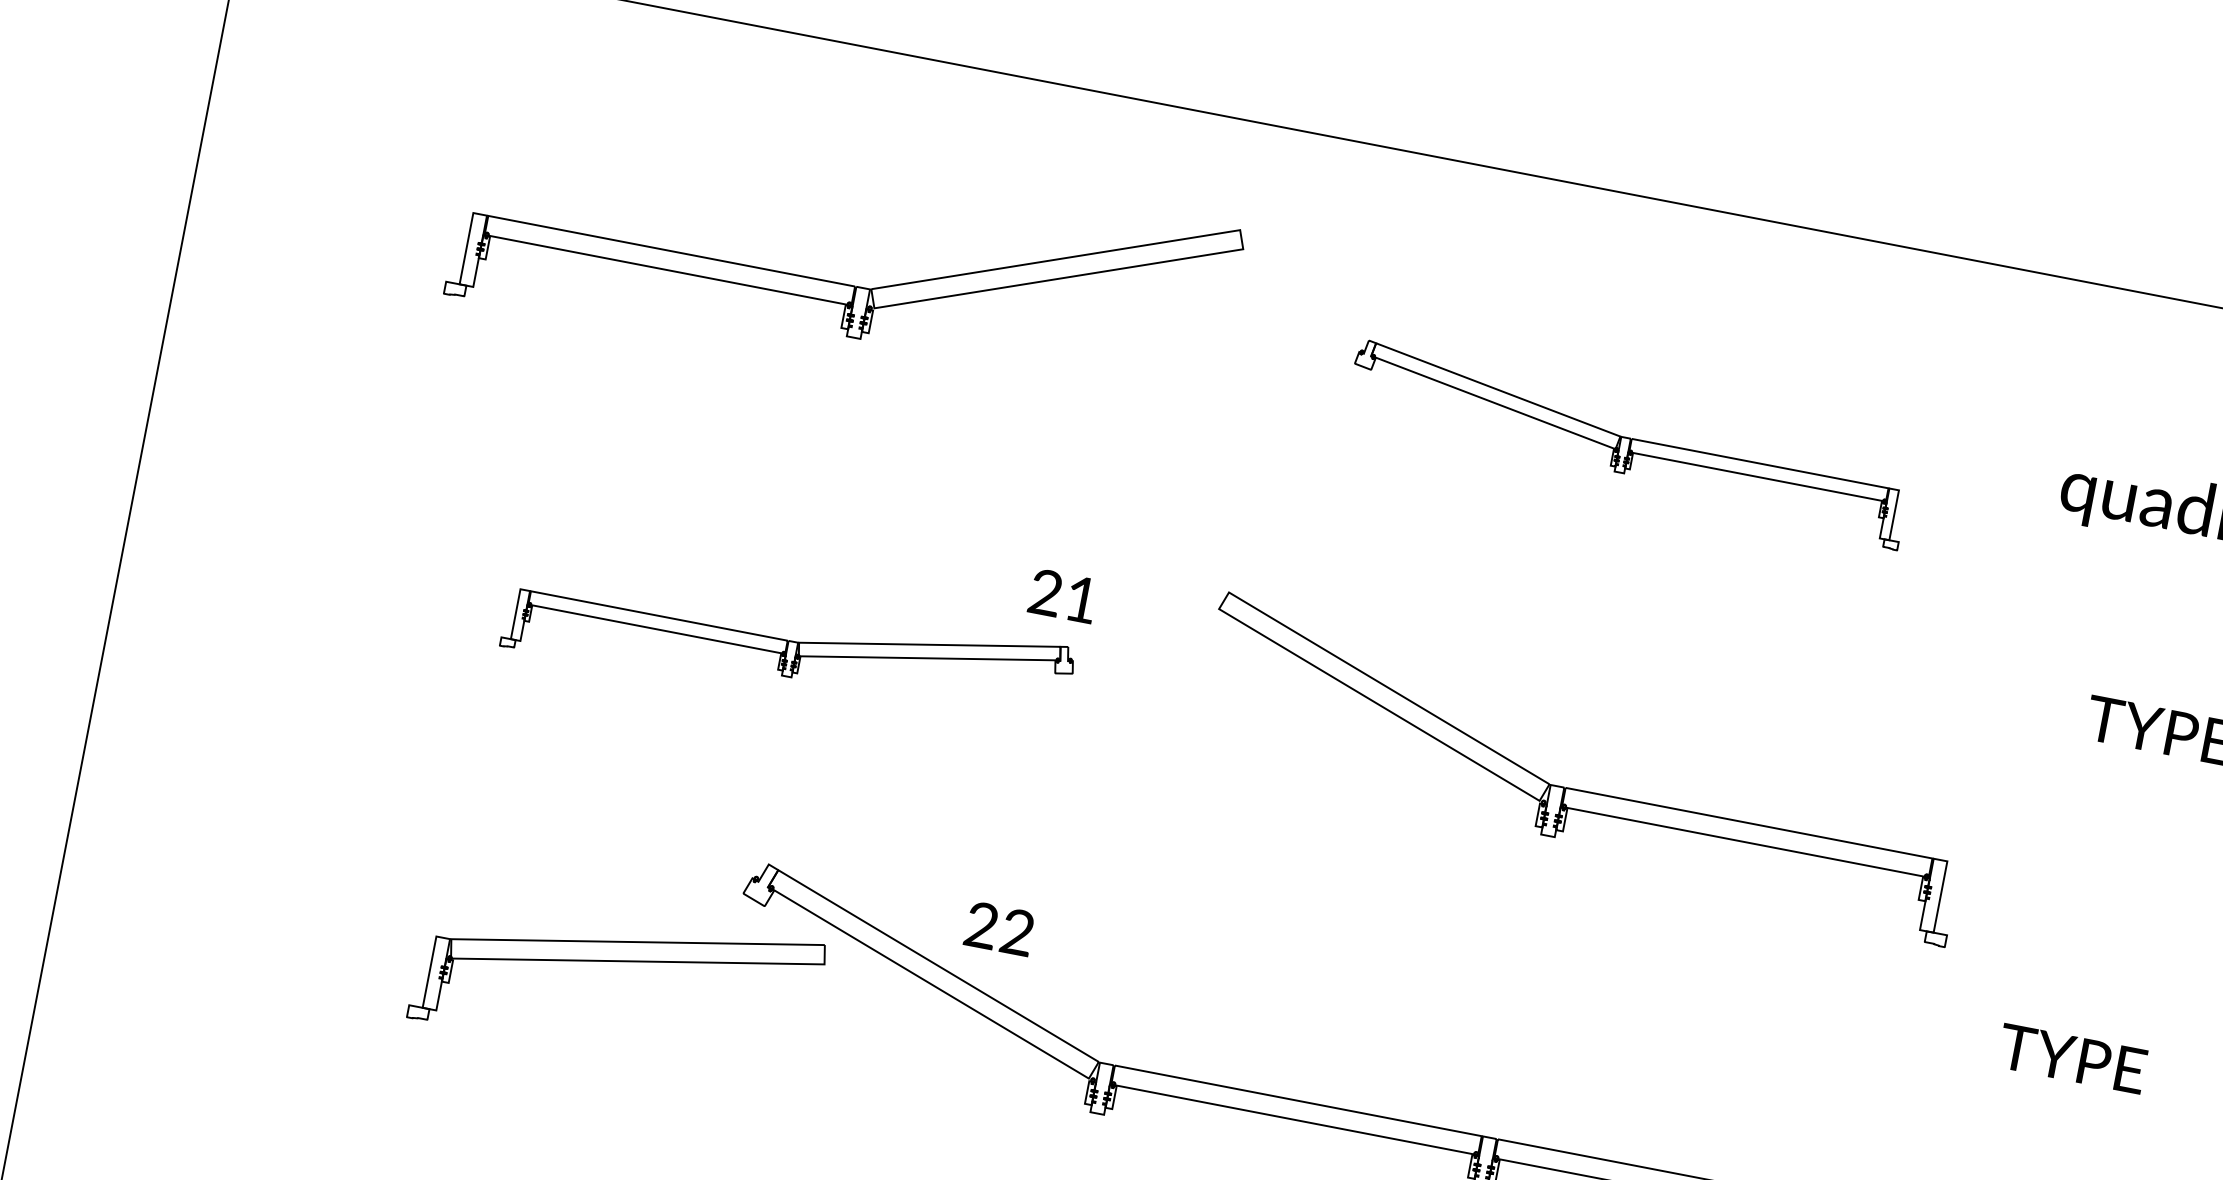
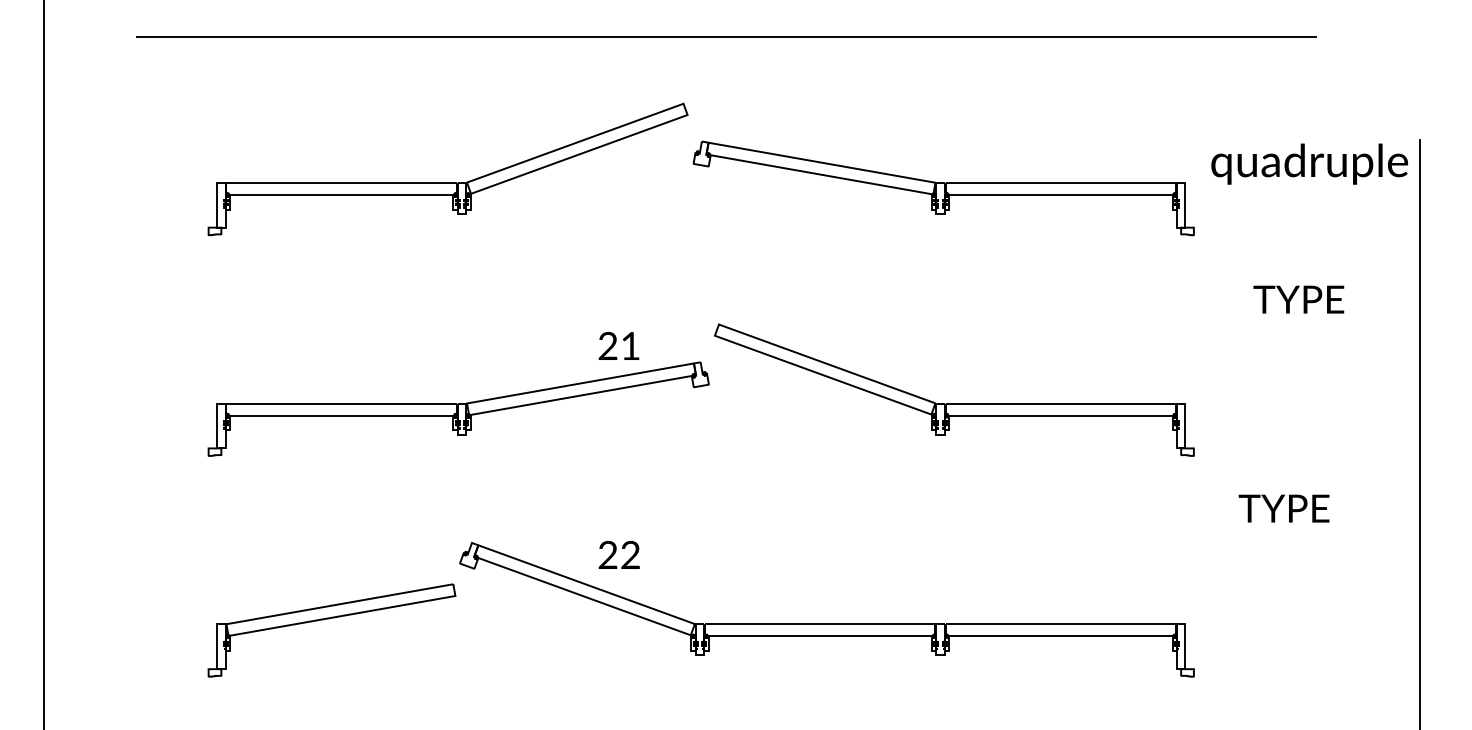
part: (1628, 444) -> (943, 188), size x1.43
part: (788, 646) -> (458, 408), size x1.43
part: (616, 963) -> (329, 619), moved

